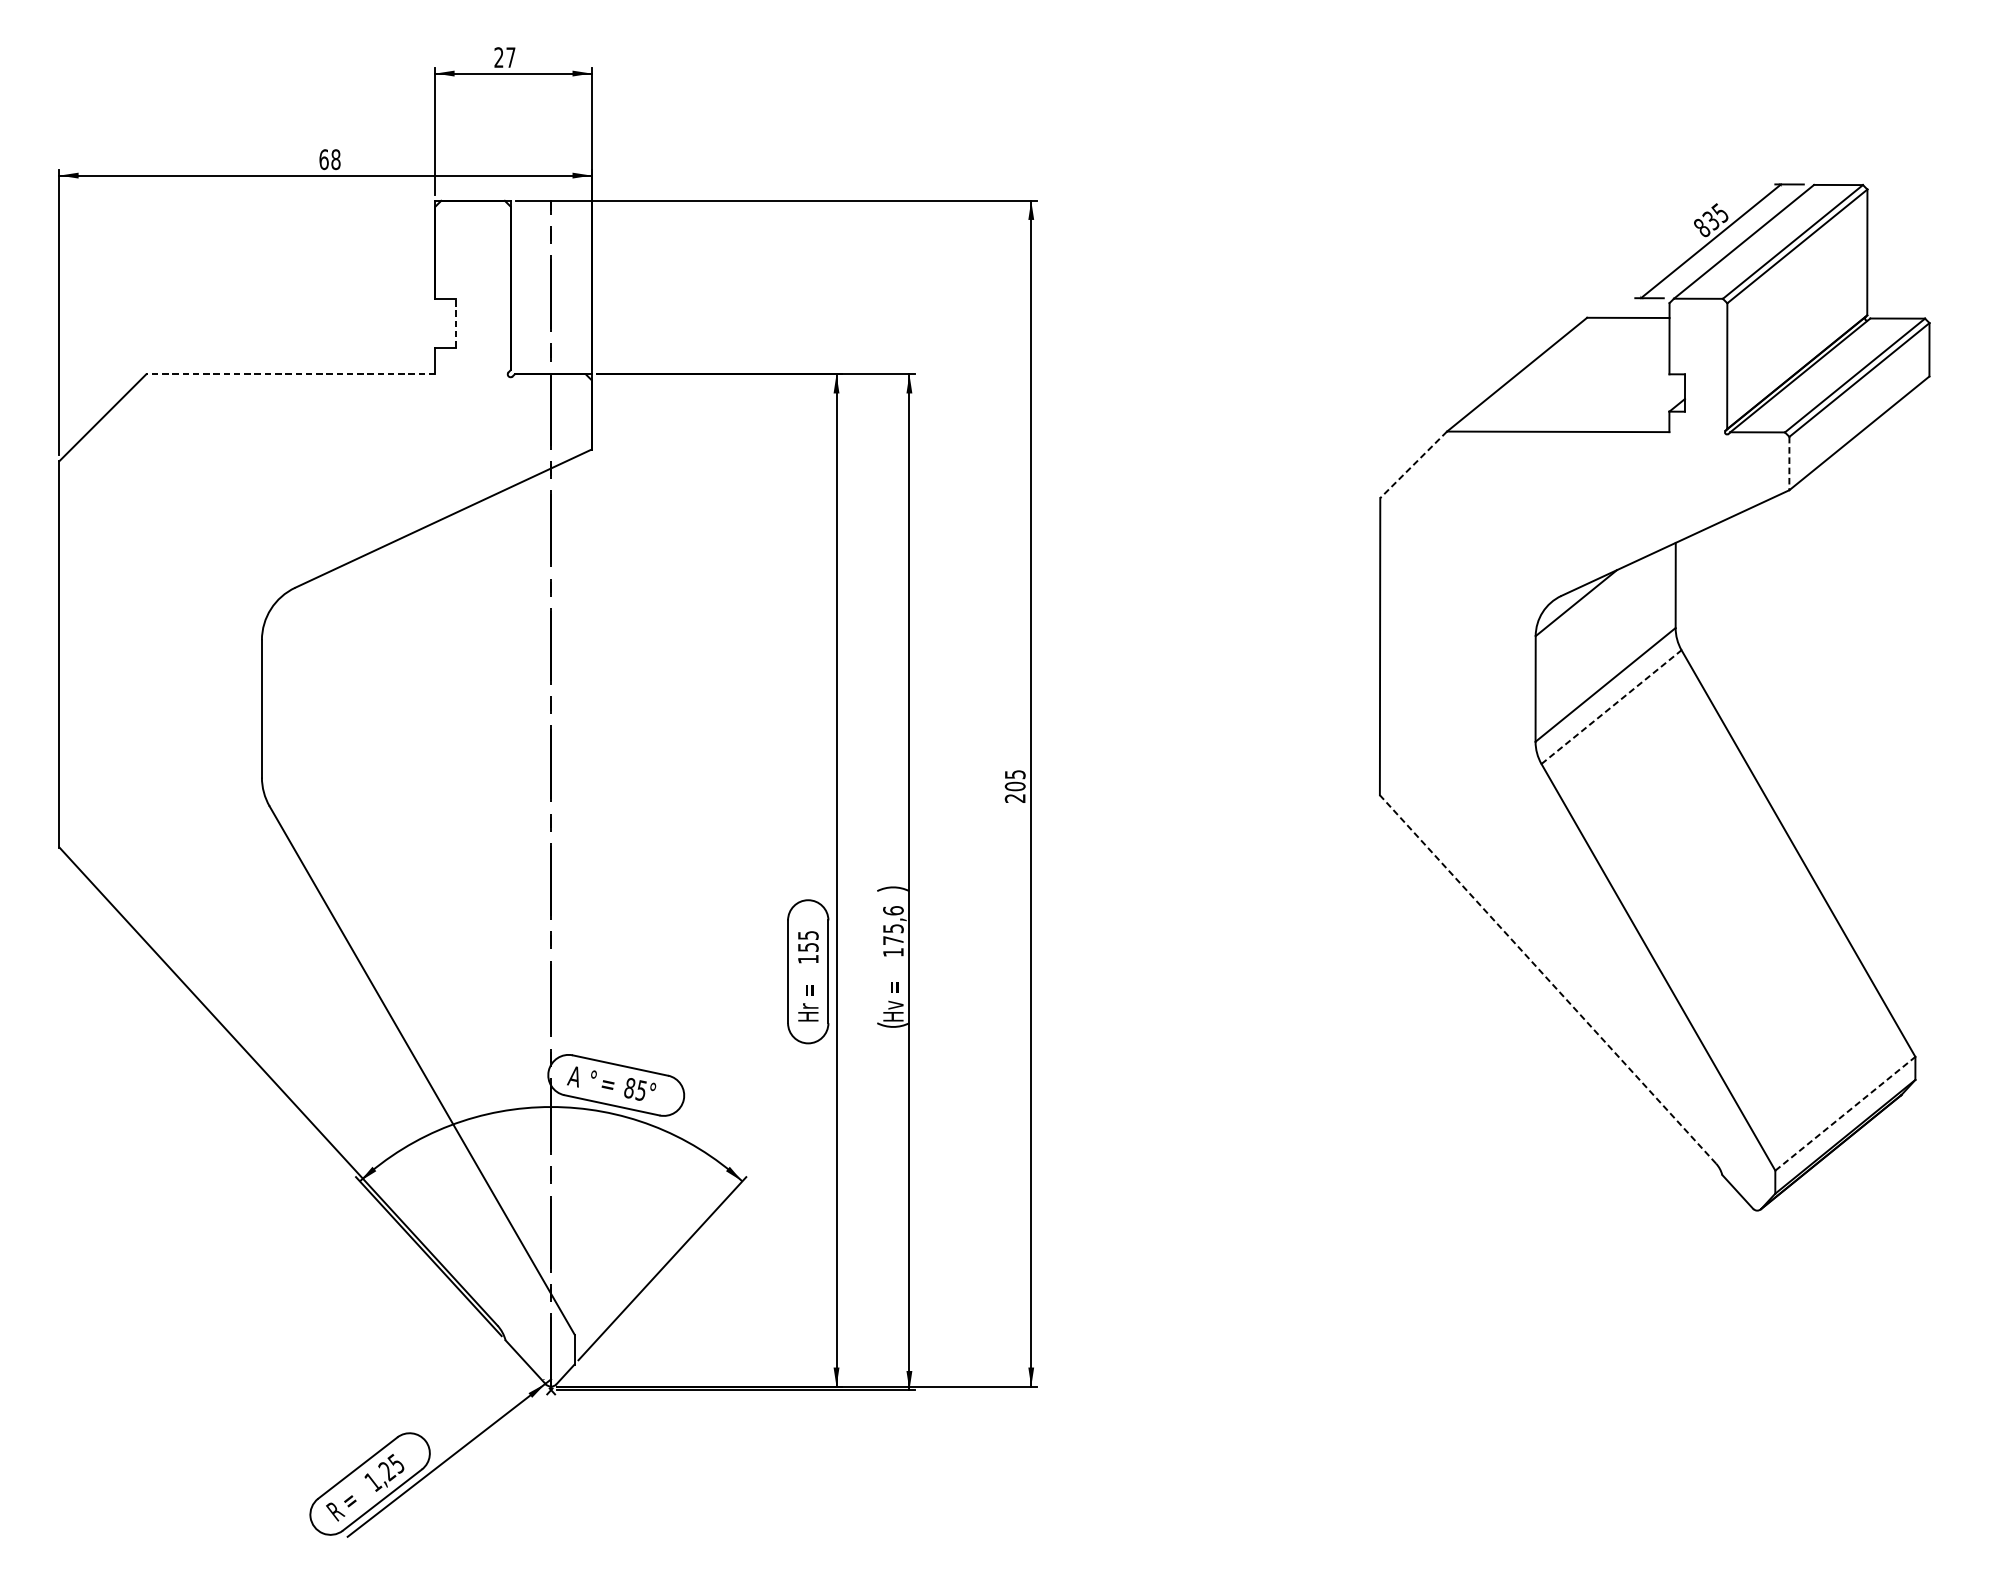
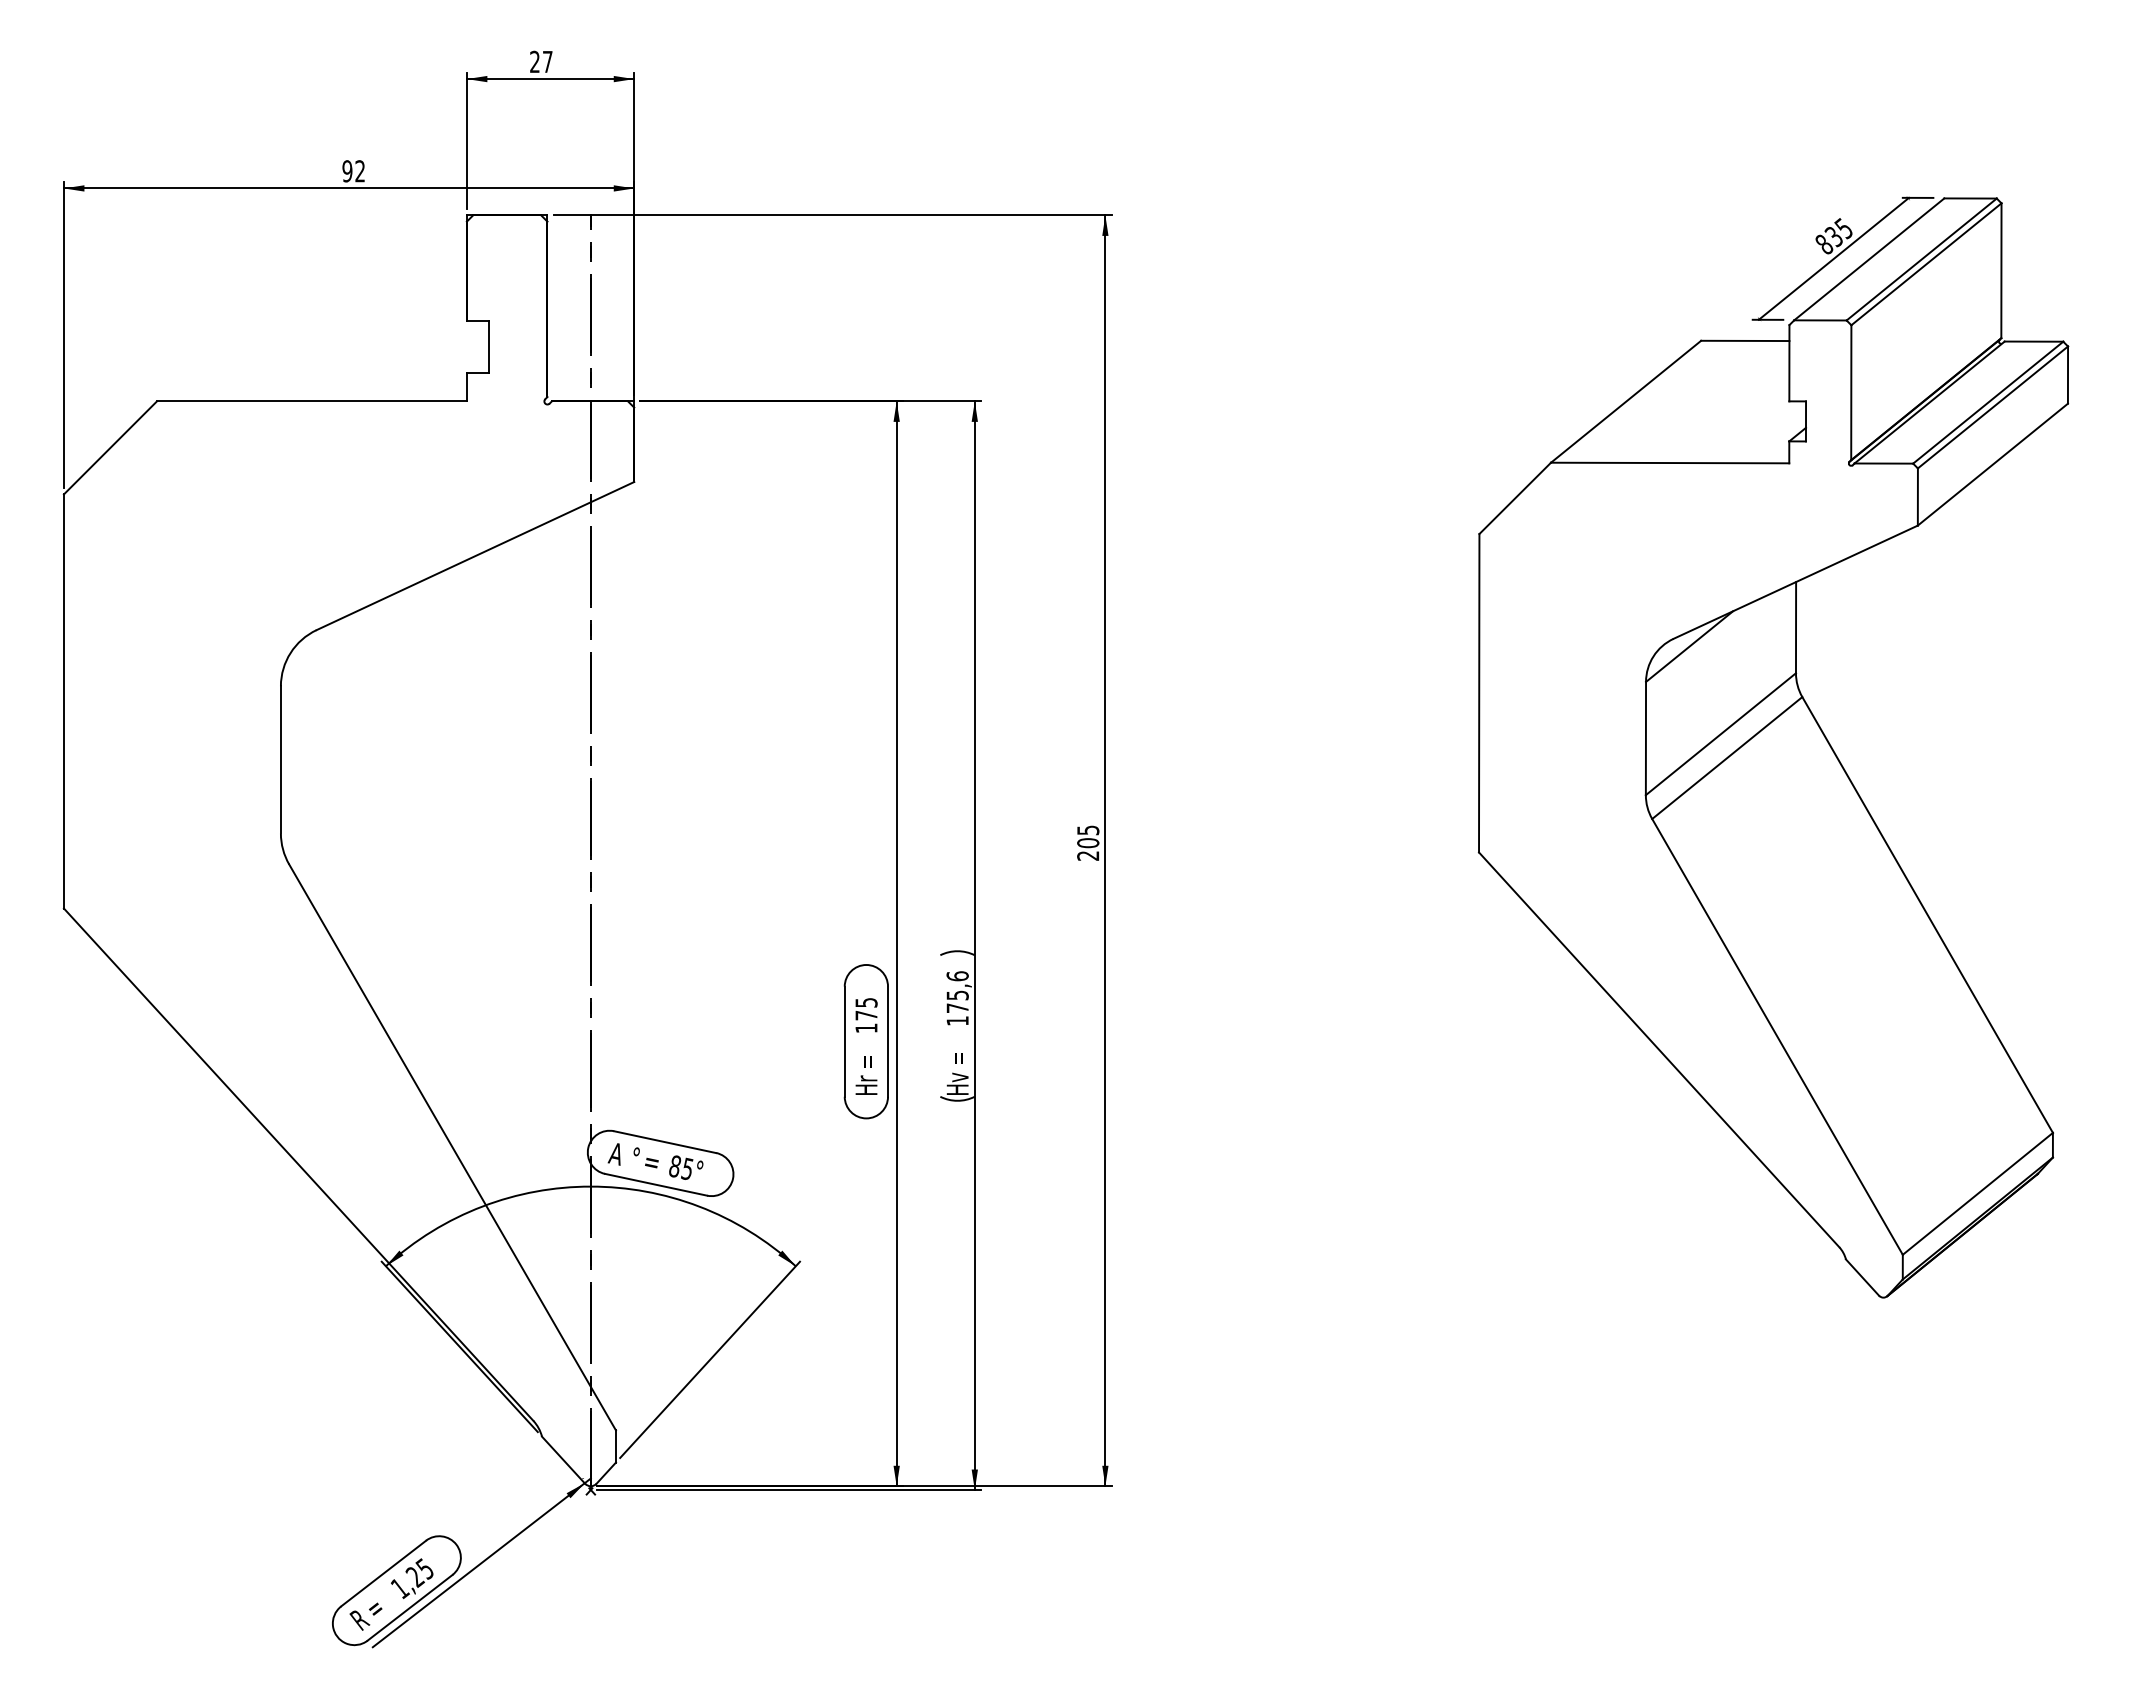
text: (329, 159) -> (353, 171), 68 -> 92
line: (455, 323) -> (488, 346), dashed -> solid
line: (290, 374) -> (311, 401), dashed -> solid
line: (1413, 464) -> (1515, 498), dashed -> solid
line: (1789, 464) -> (1917, 497), dashed -> solid
line: (1611, 707) -> (1727, 758), dashed -> solid
text: (808, 947) -> (866, 1015), 155 -> 175
line: (1547, 979) -> (1658, 1049), dashed -> solid
line: (1845, 1113) -> (1977, 1193), dashed -> solid

